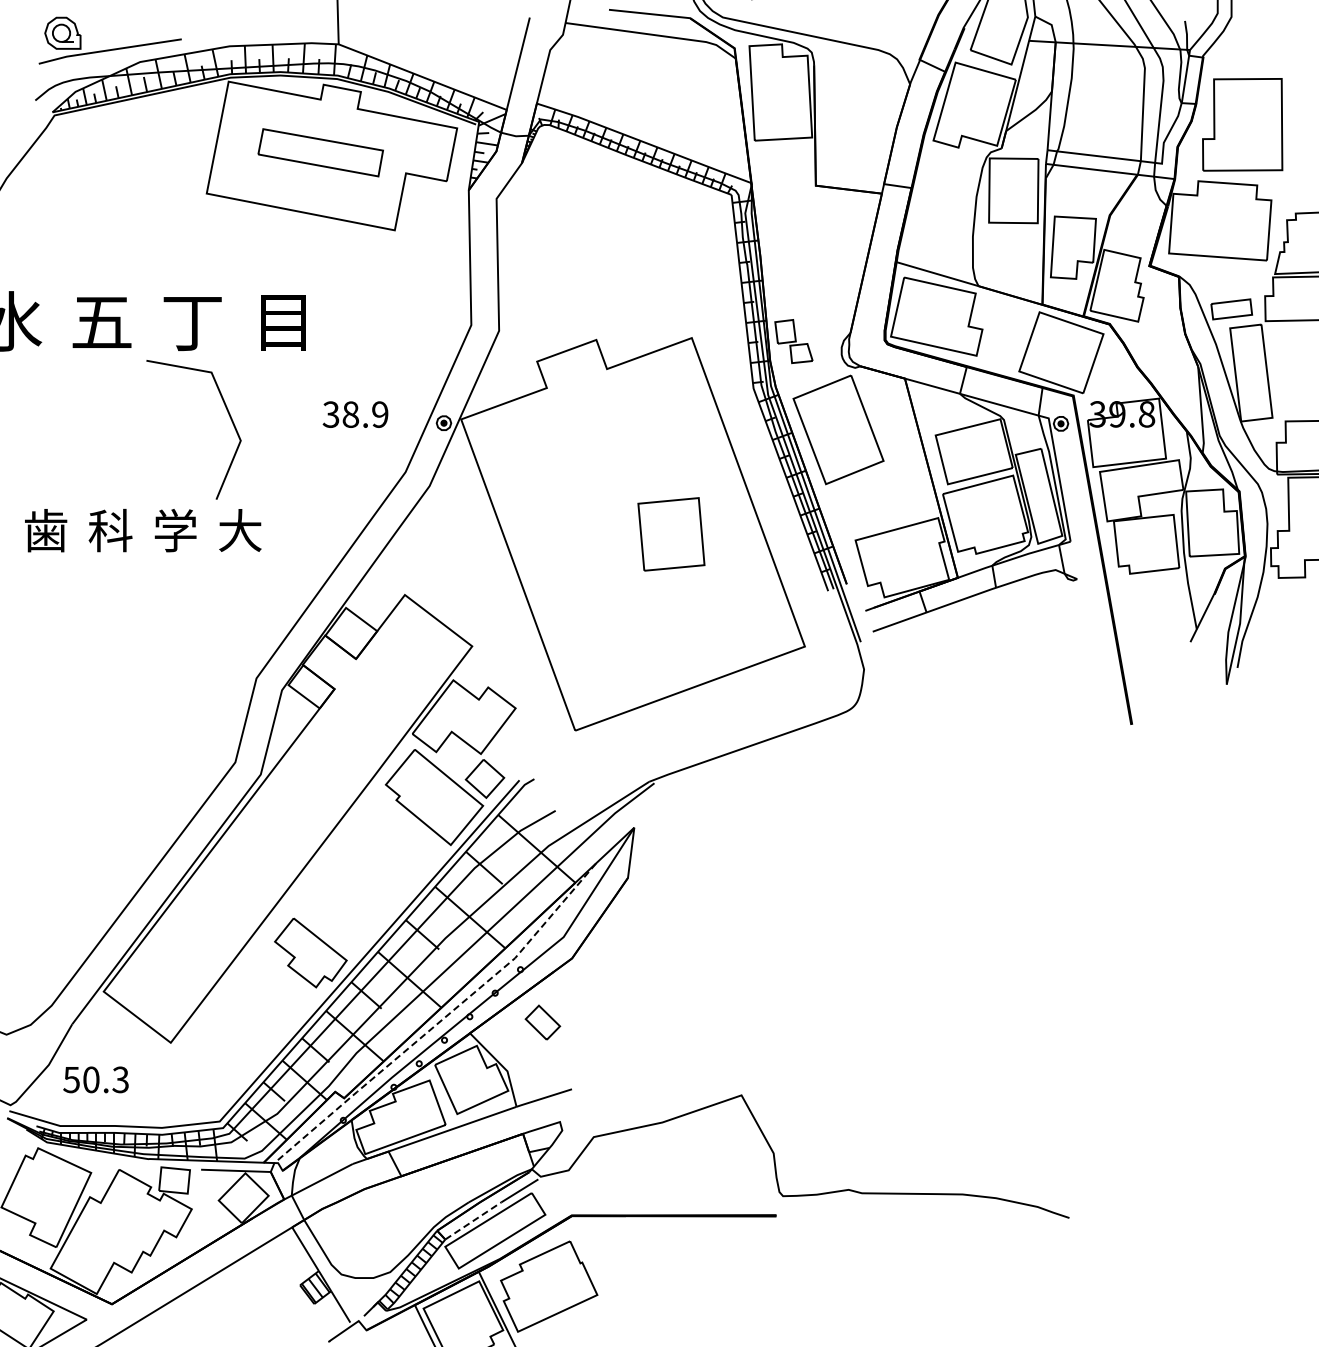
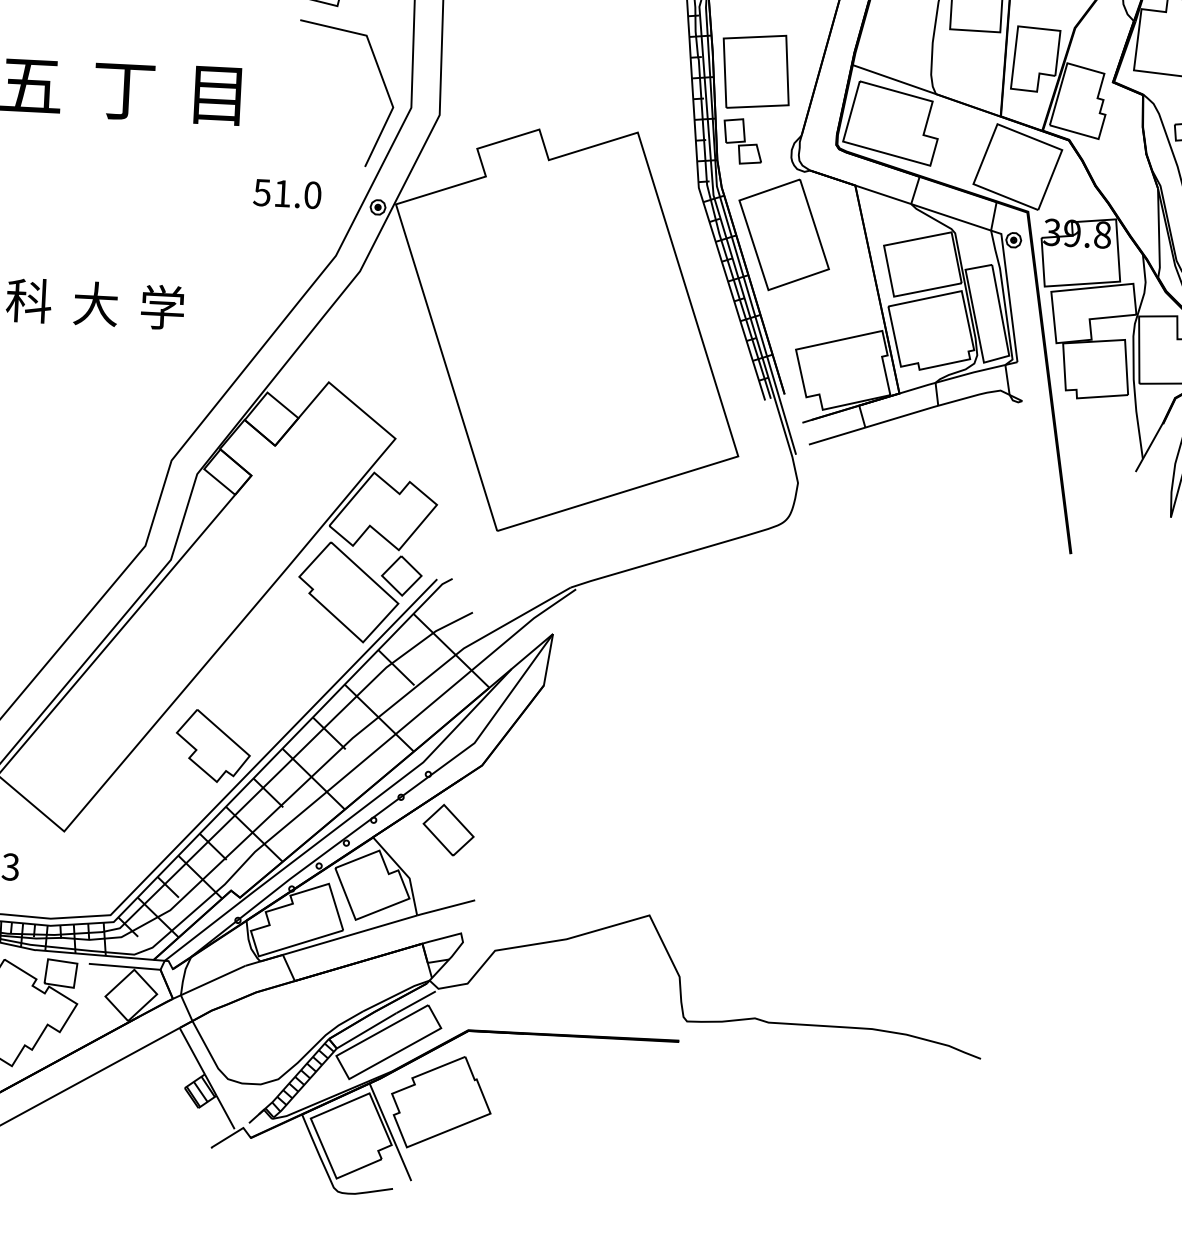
text: (355, 414) -> (287, 193), 38.9 -> 51.0
line: (229, 417) -> (382, 82), moved
text: (175, 530) -> (95, 303), 学 -> 大
text: (240, 530) -> (162, 307), 大 -> 学
part: (671, 534) -> (756, 71), moved
line: (441, 1020) -> (344, 822), dashed -> solid
part: (542, 1022) -> (448, 829), size x1.43
line: (473, 1220) -> (366, 1030), dashed -> solid

